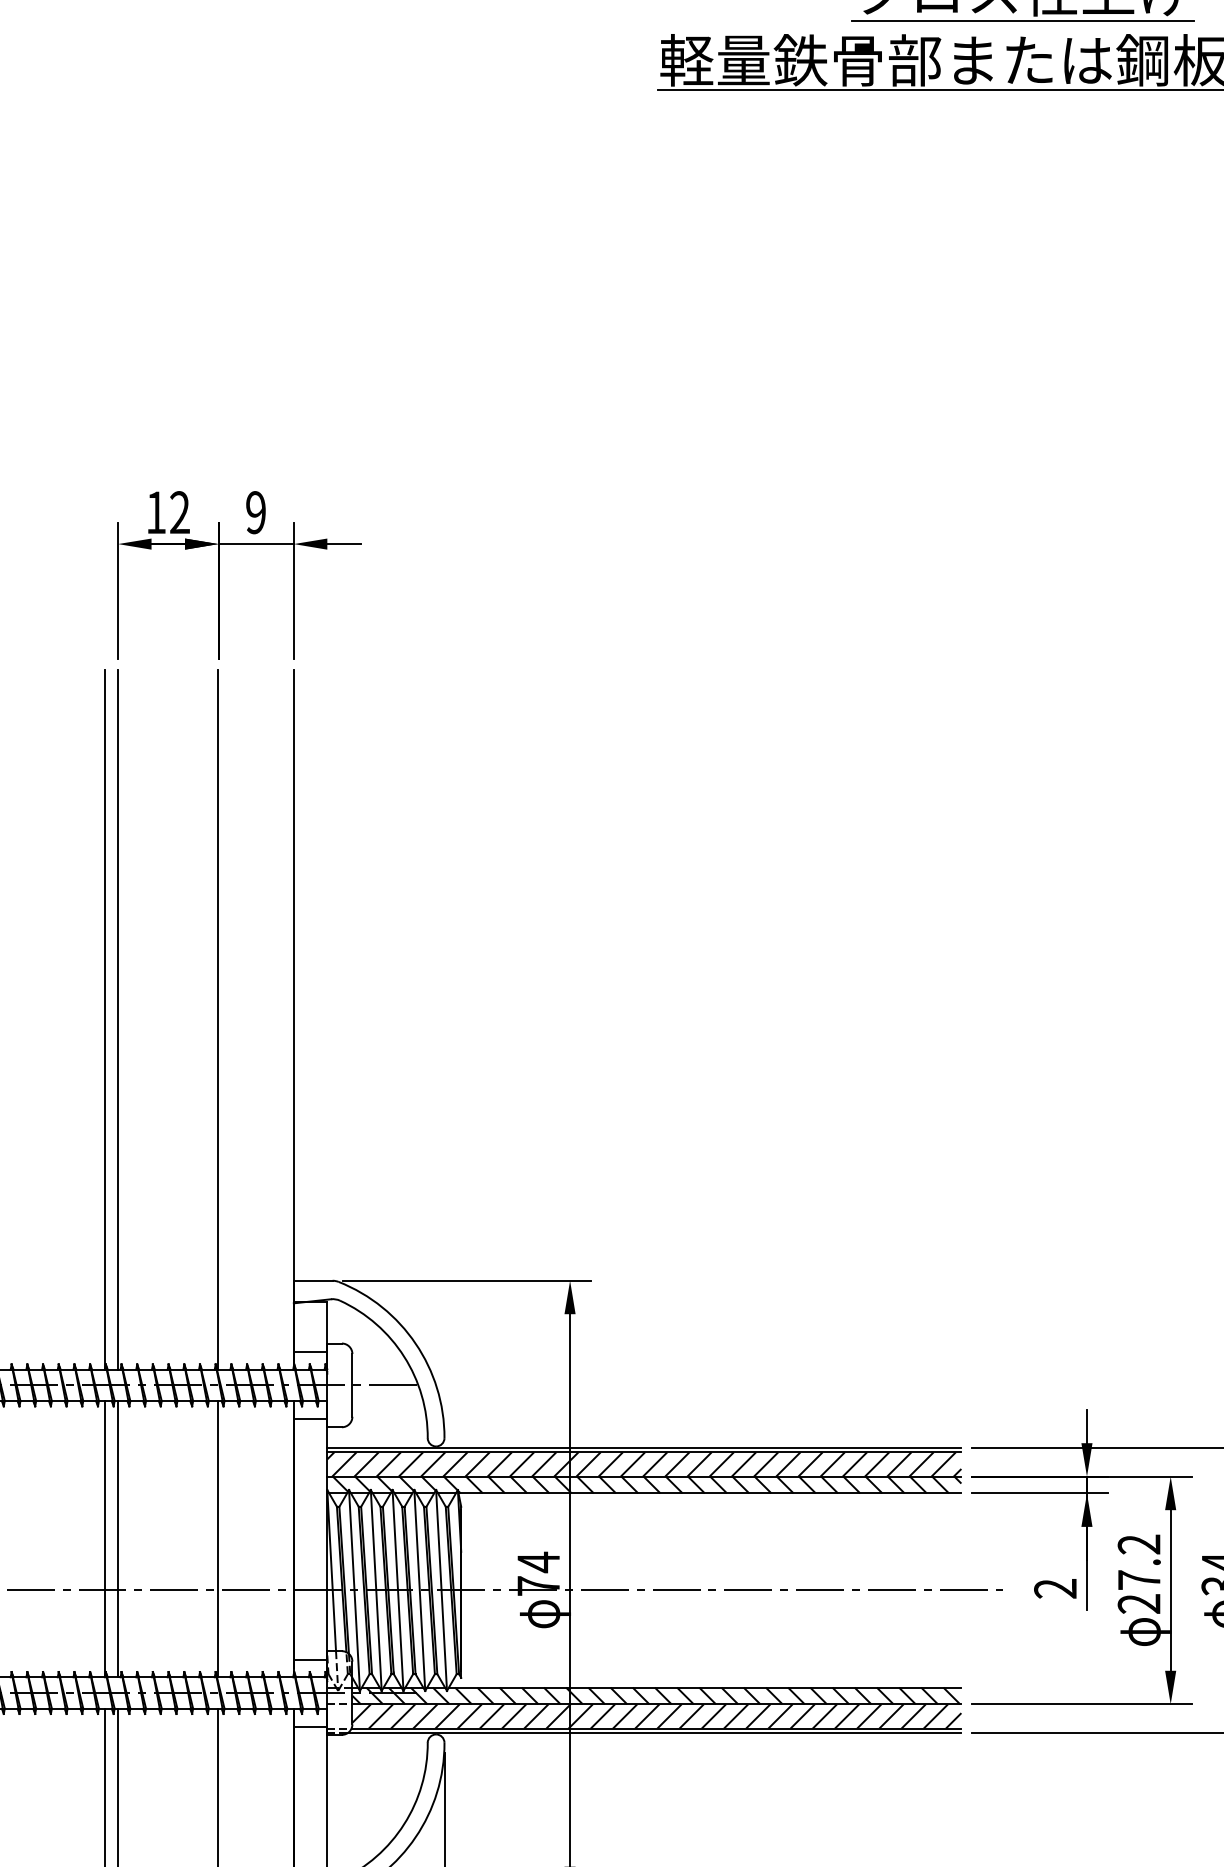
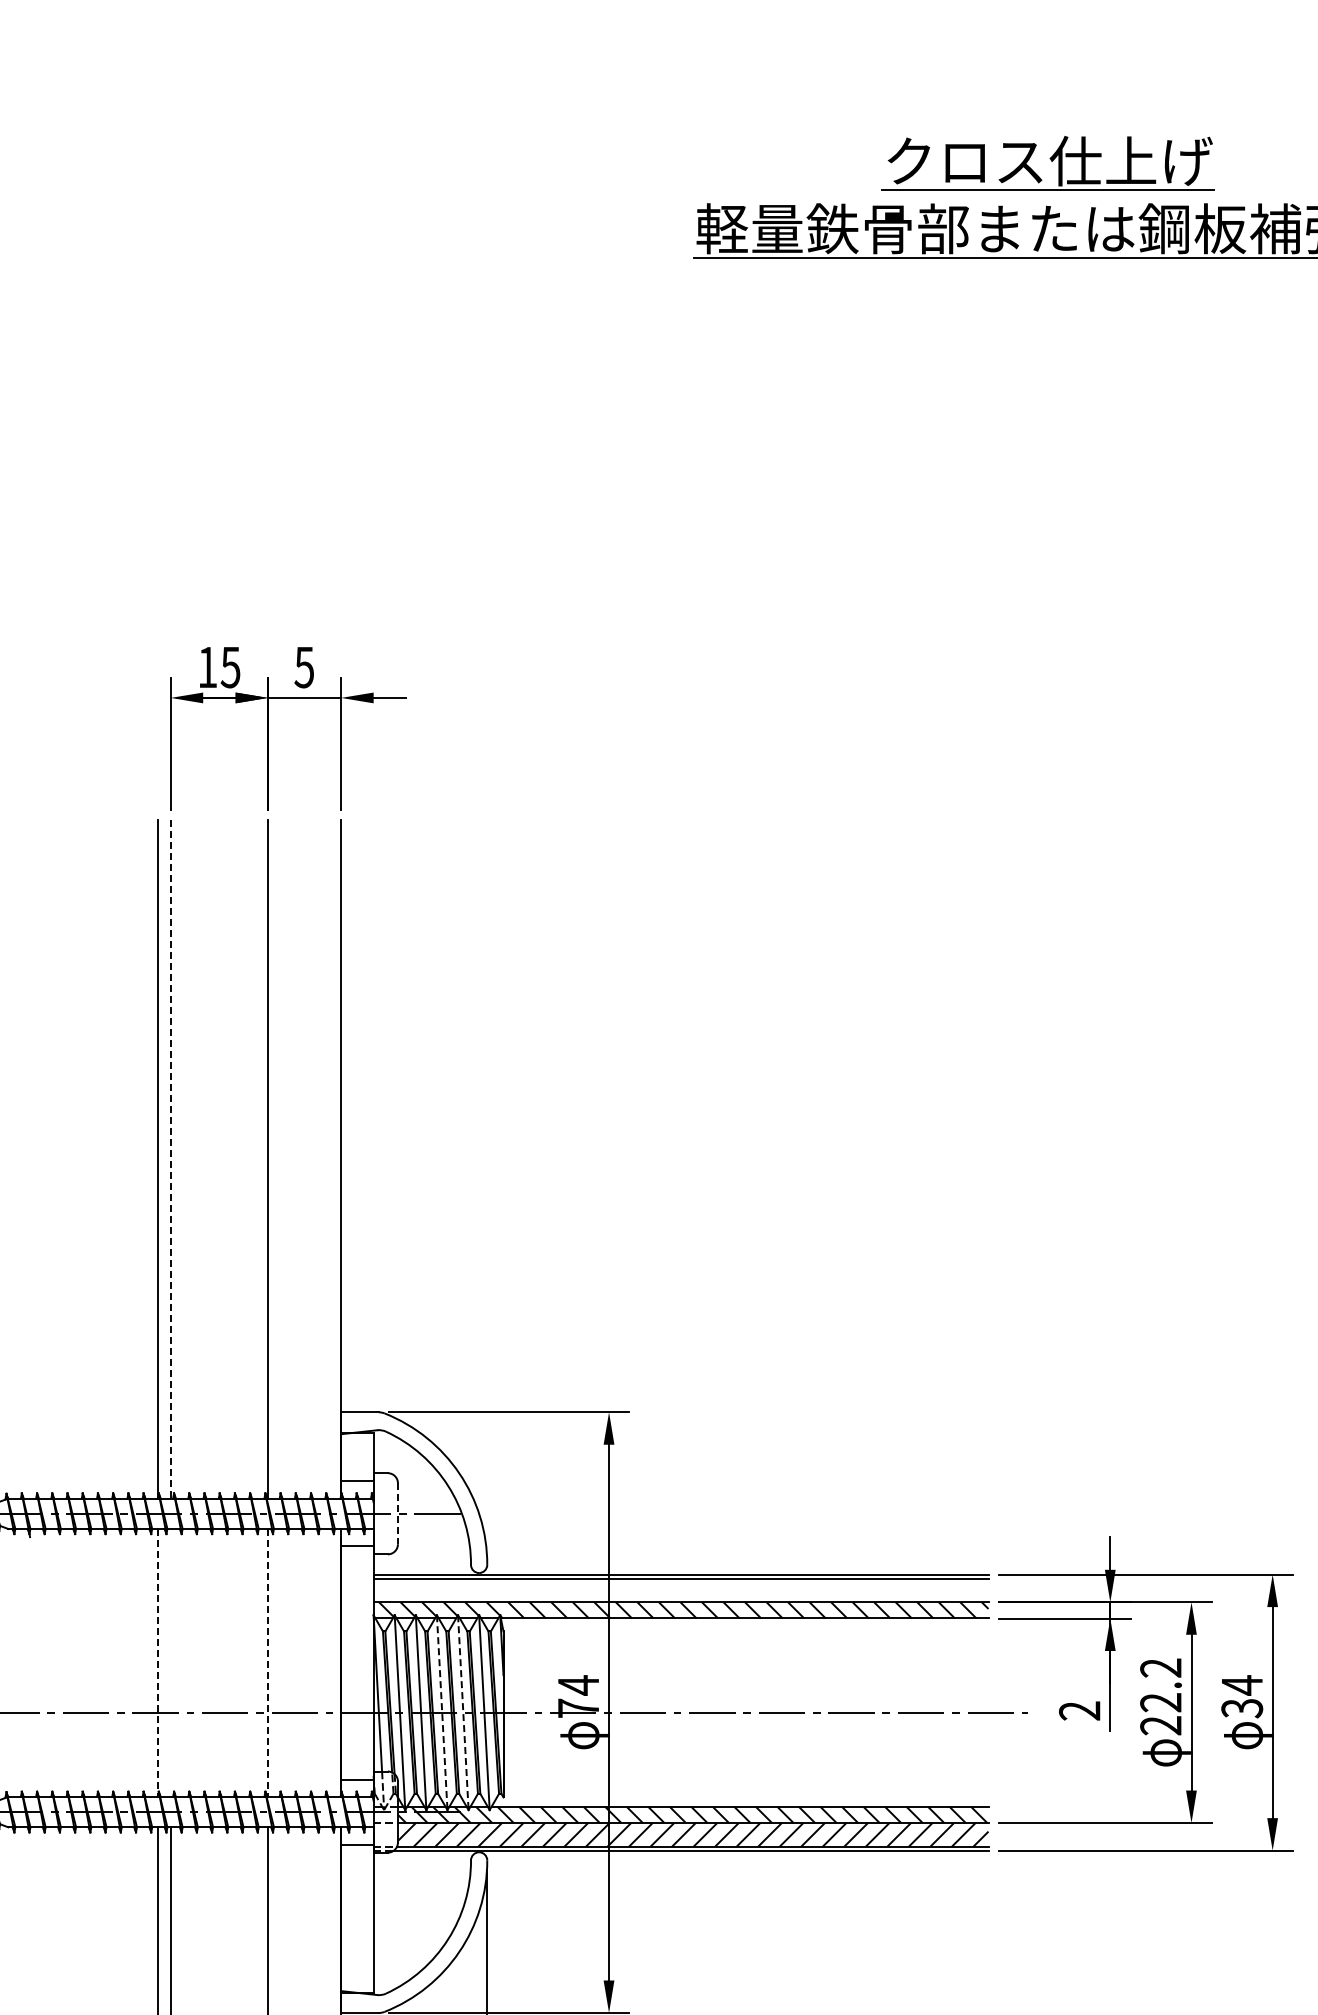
text: (179, 512) -> (230, 667), 12 -> 15
text: (254, 512) -> (303, 667), 9 -> 5
line: (117, 1020) -> (170, 1159), solid -> dashed
line: (351, 1386) -> (397, 1514), solid -> dashed
hatch: (643, 1464) -> (680, 1590), removed
line: (104, 1538) -> (157, 1662), solid -> dashed
line: (117, 1538) -> (170, 1662), removed
line: (218, 1538) -> (268, 1662), solid -> dashed
text: (1138, 1580) -> (1160, 1702), 27.2 -> 22.2
line: (398, 1590) -> (442, 1712), solid -> dashed
line: (419, 1590) -> (463, 1712), solid -> dashed

